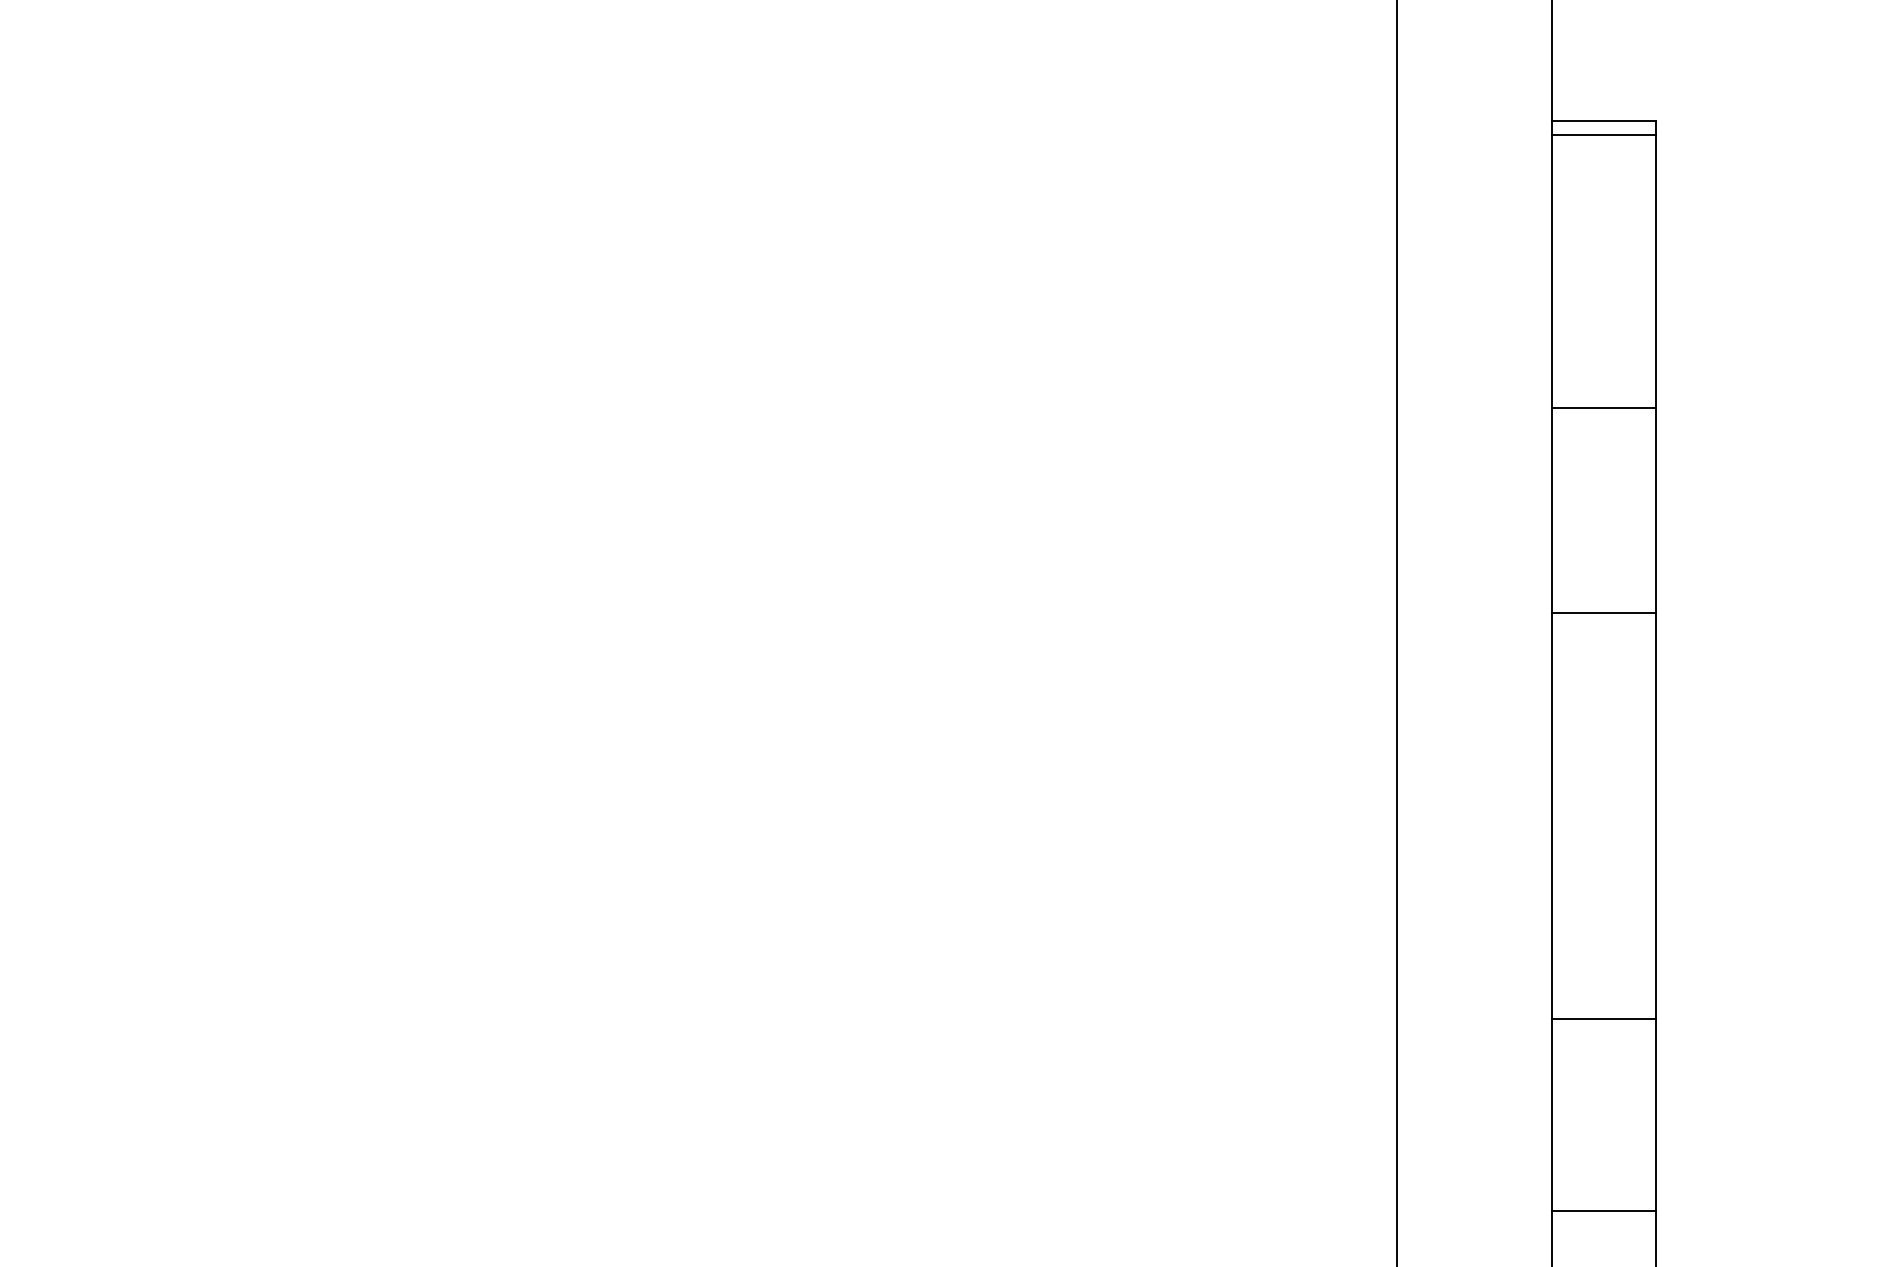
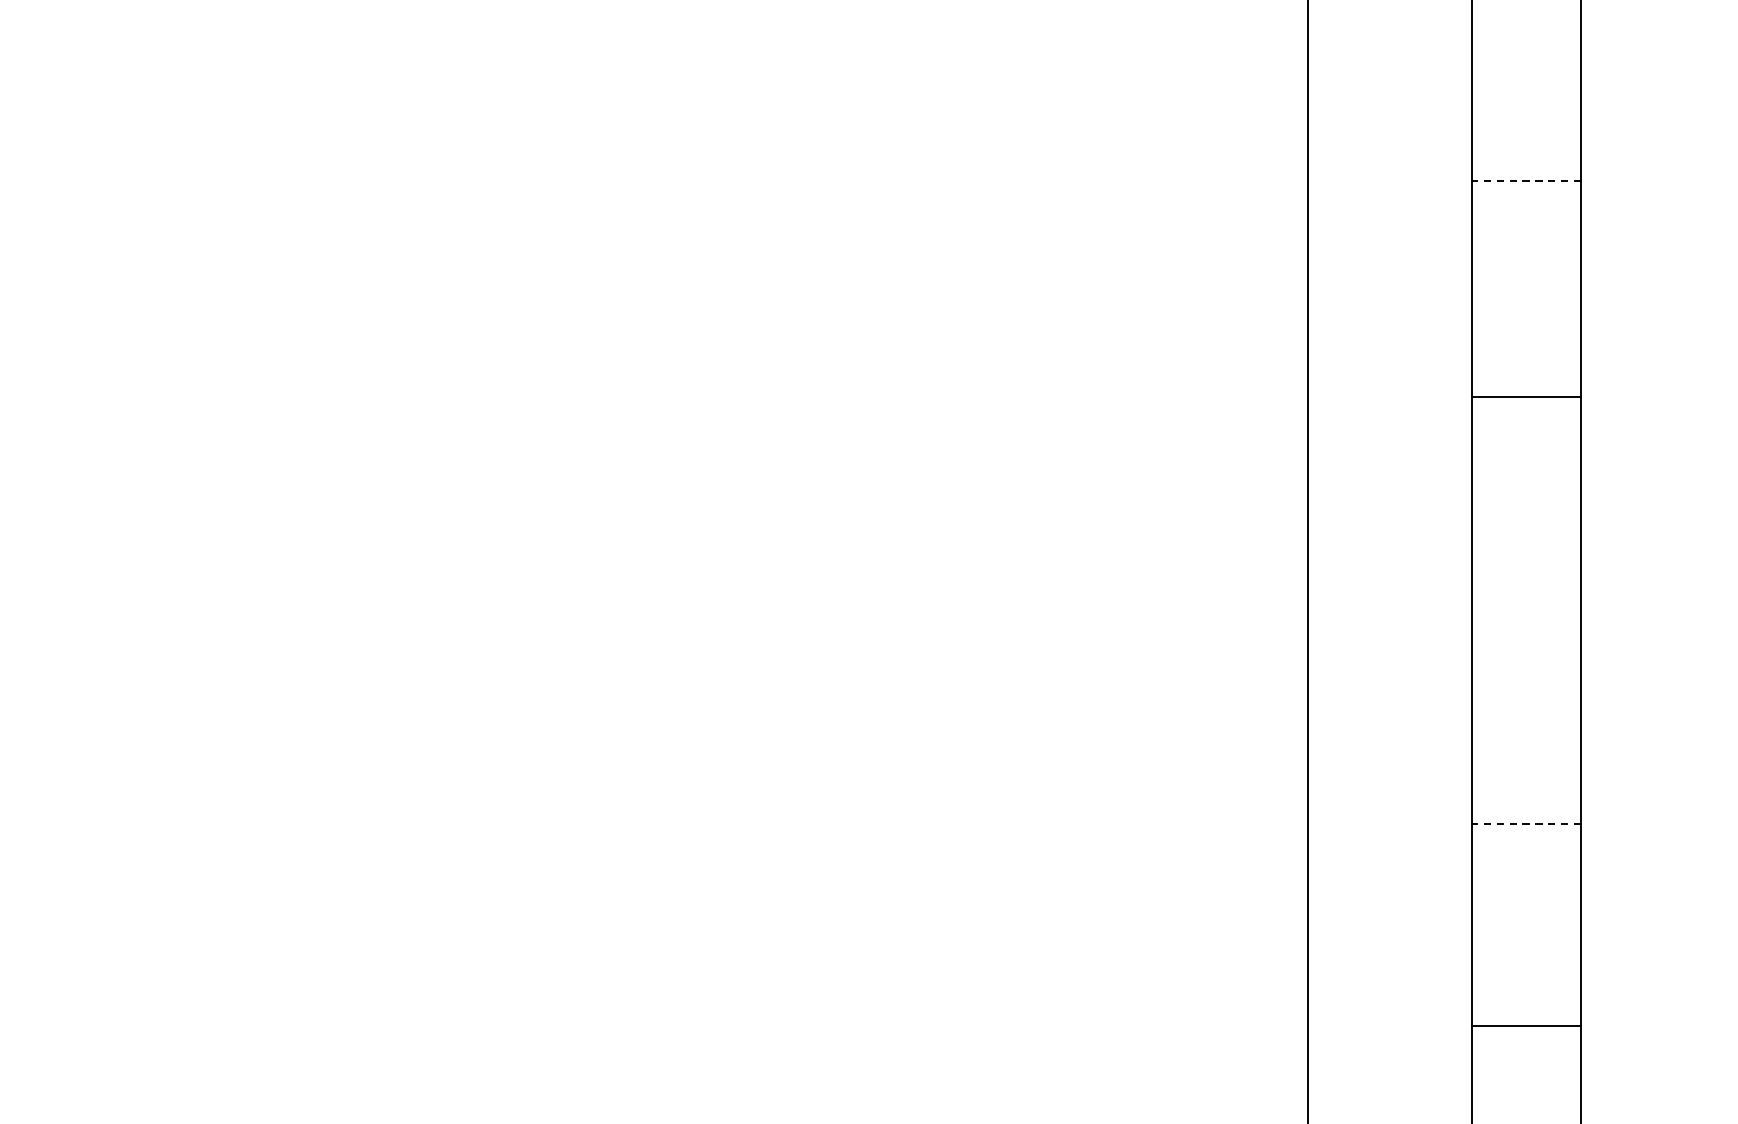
line: (1604, 408) -> (1526, 181), solid -> dashed
line: (1604, 1019) -> (1526, 824), solid -> dashed

